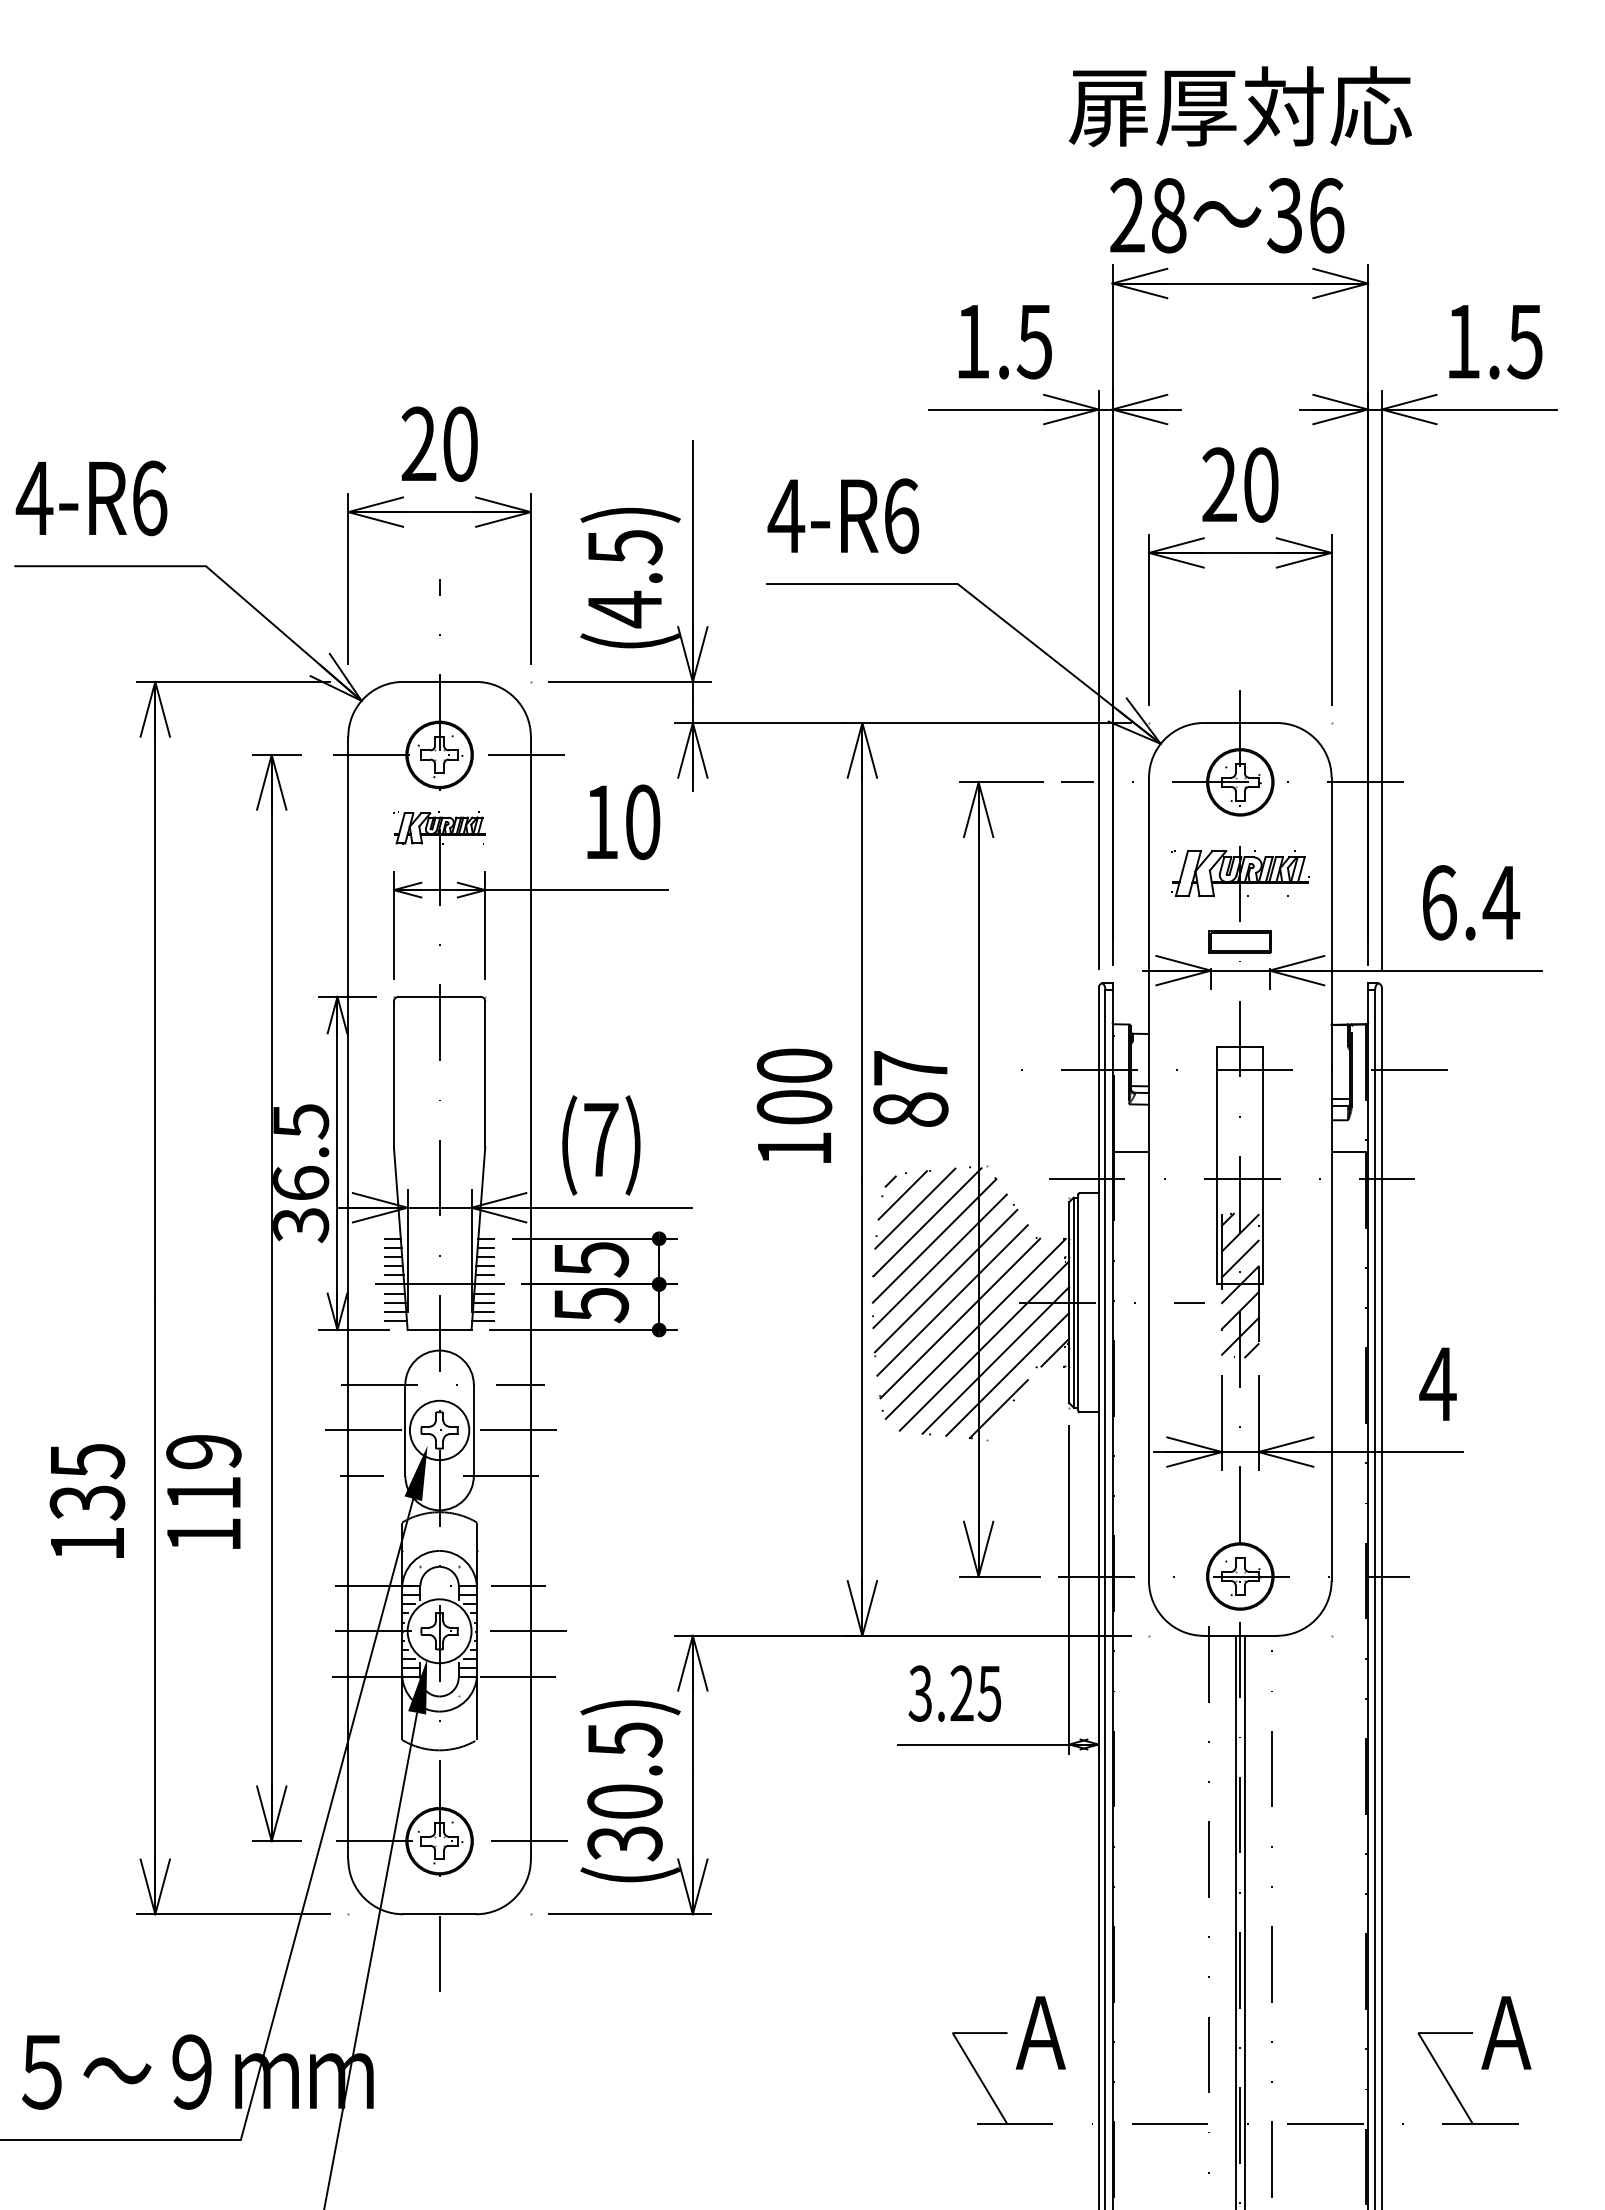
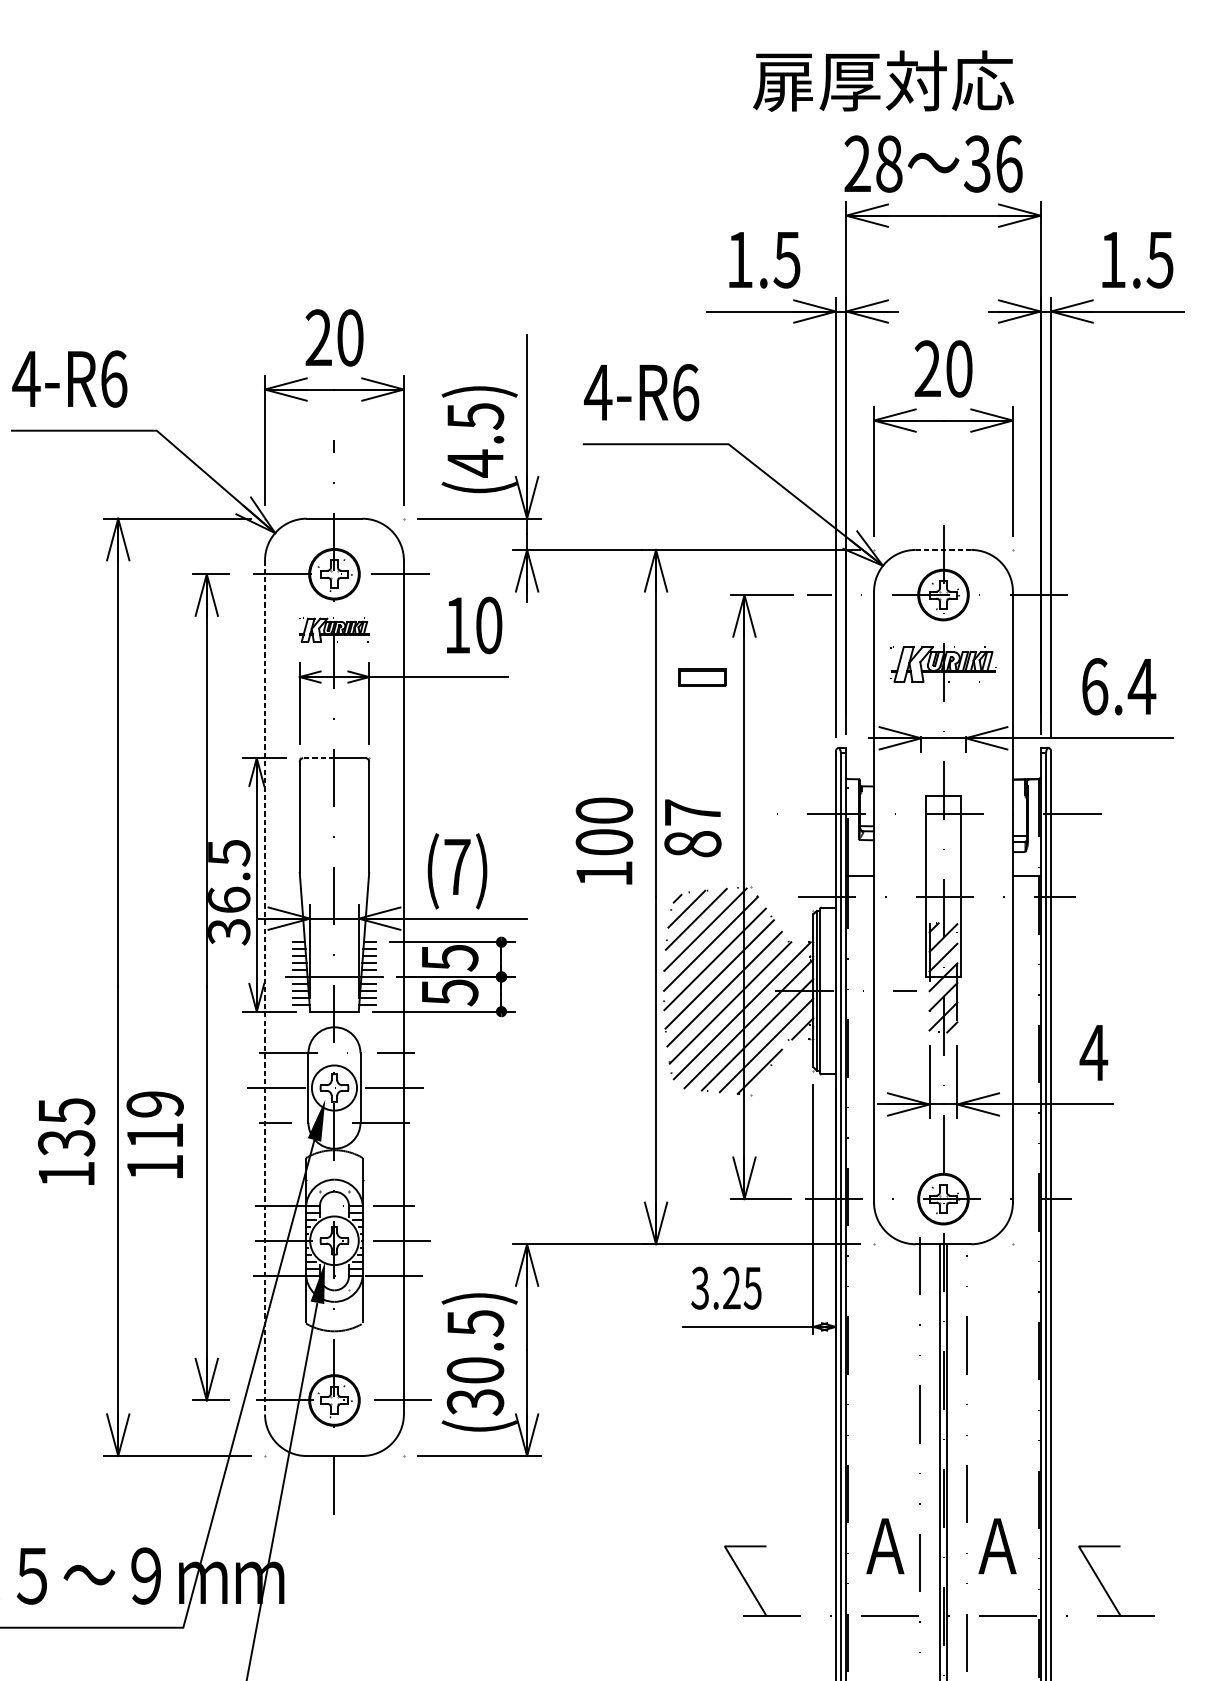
text: (1239, 106) -> (882, 81), moved
line: (1240, 723) -> (943, 550), solid -> dashed
part: (1239, 941) -> (701, 677), moved
line: (419, 996) -> (319, 757), solid -> dashed
line: (348, 1298) -> (265, 987), solid -> dashed
text: (1040, 2032) -> (885, 1545), moved
text: (1506, 2032) -> (997, 1545), moved

